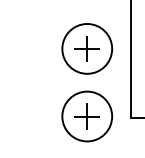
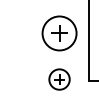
part: (87, 116) -> (59, 79), size x0.6

